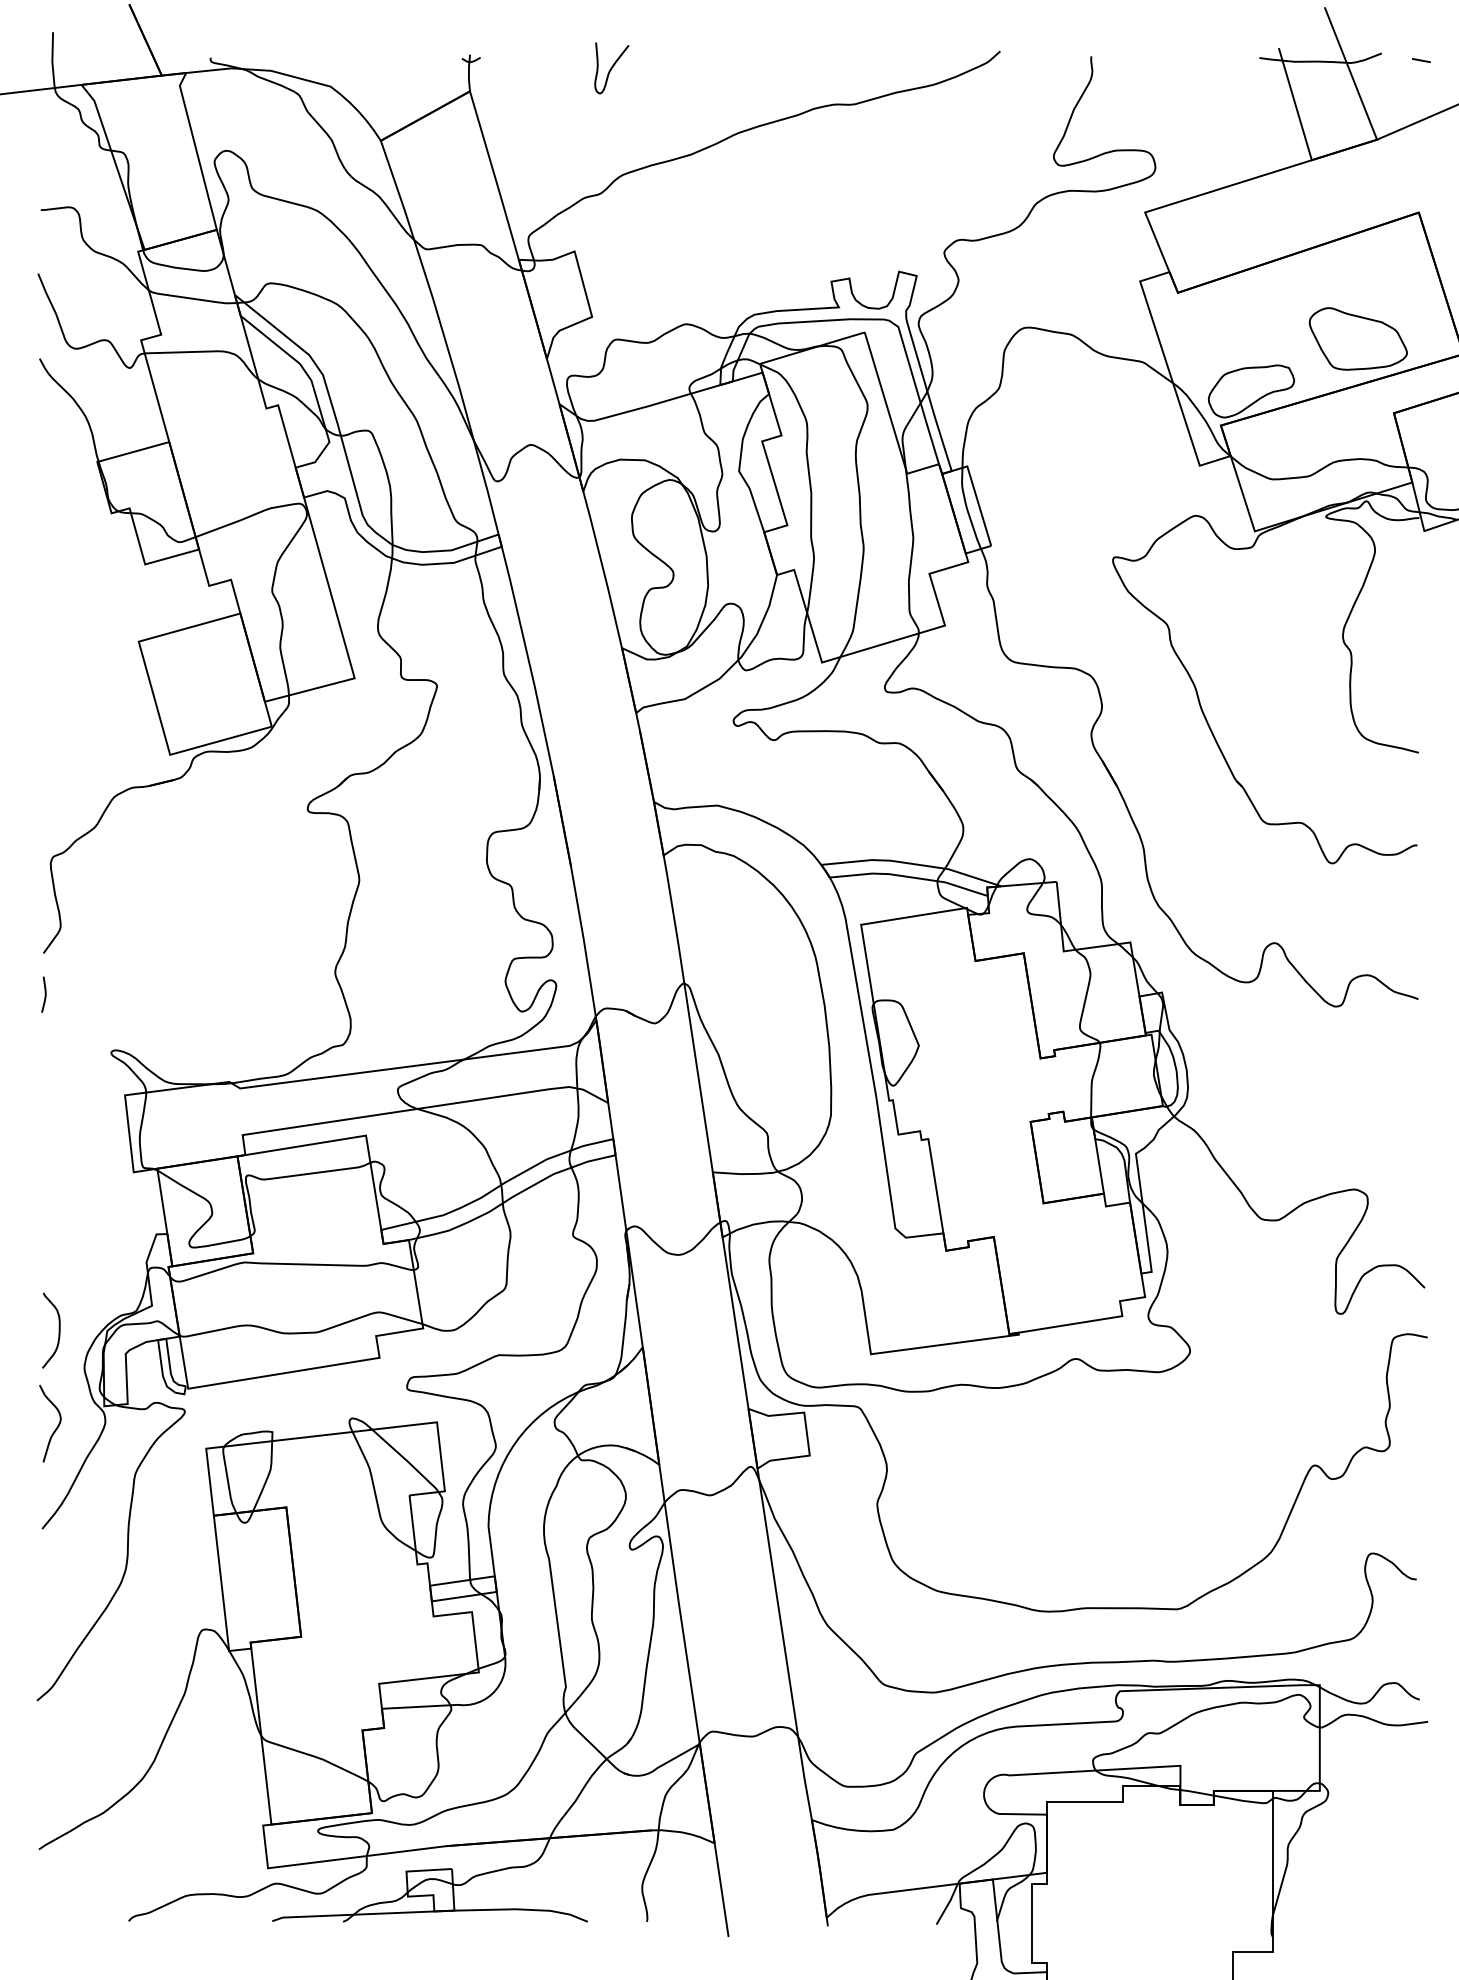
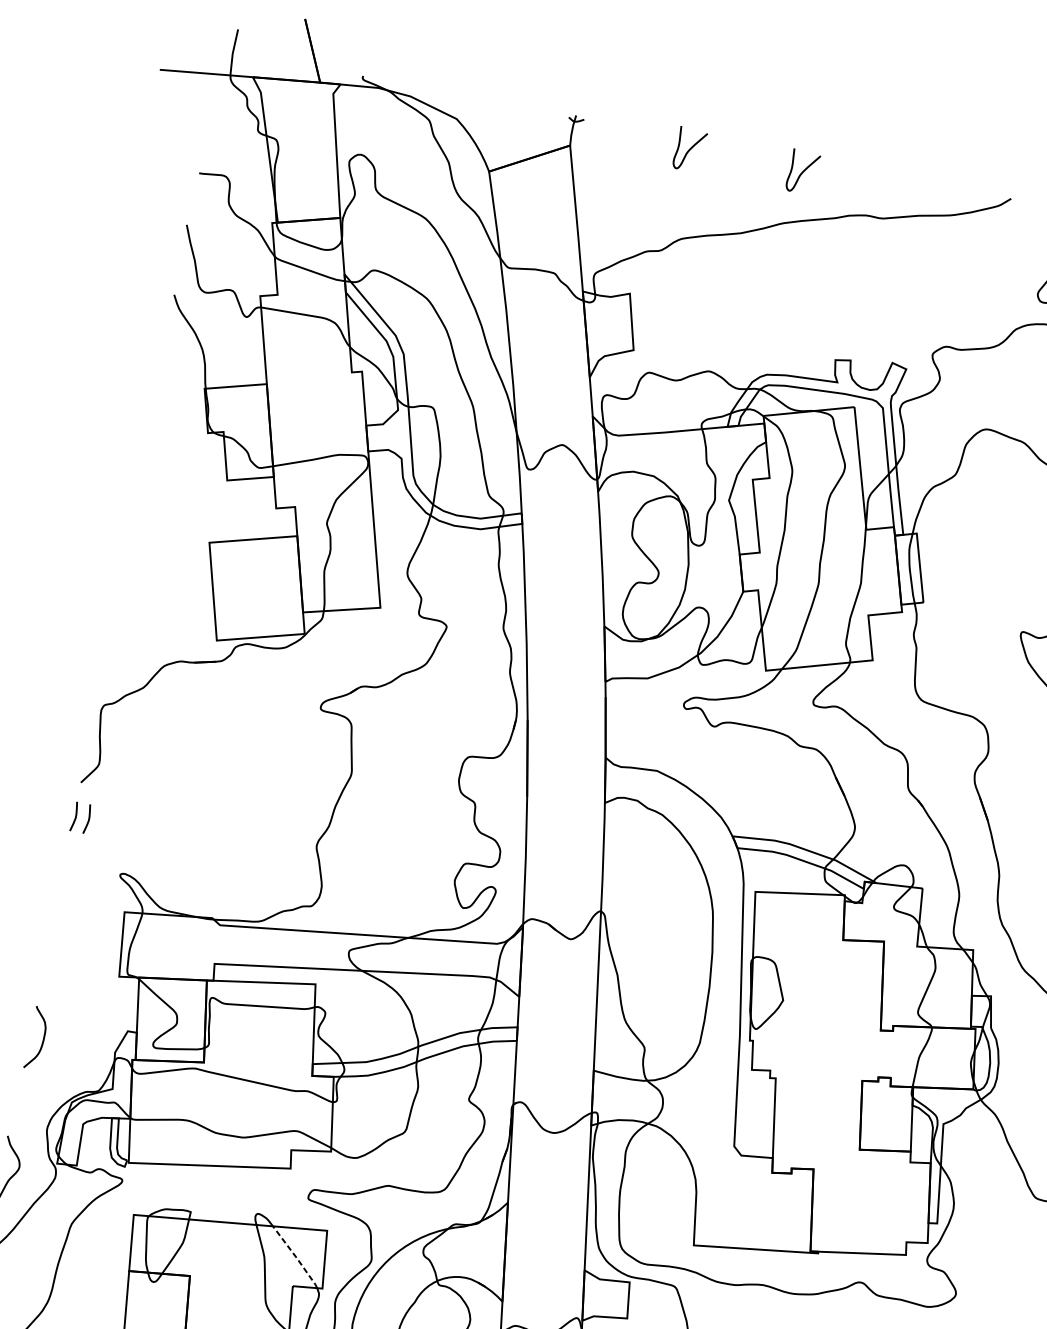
curve: (749, 68) -> (802, 172), added
curve: (60, 994) -> (88, 819), added
curve: (58, 1330) -> (42, 1039), moved
line: (407, 1460) -> (296, 1257), solid -> dashed

